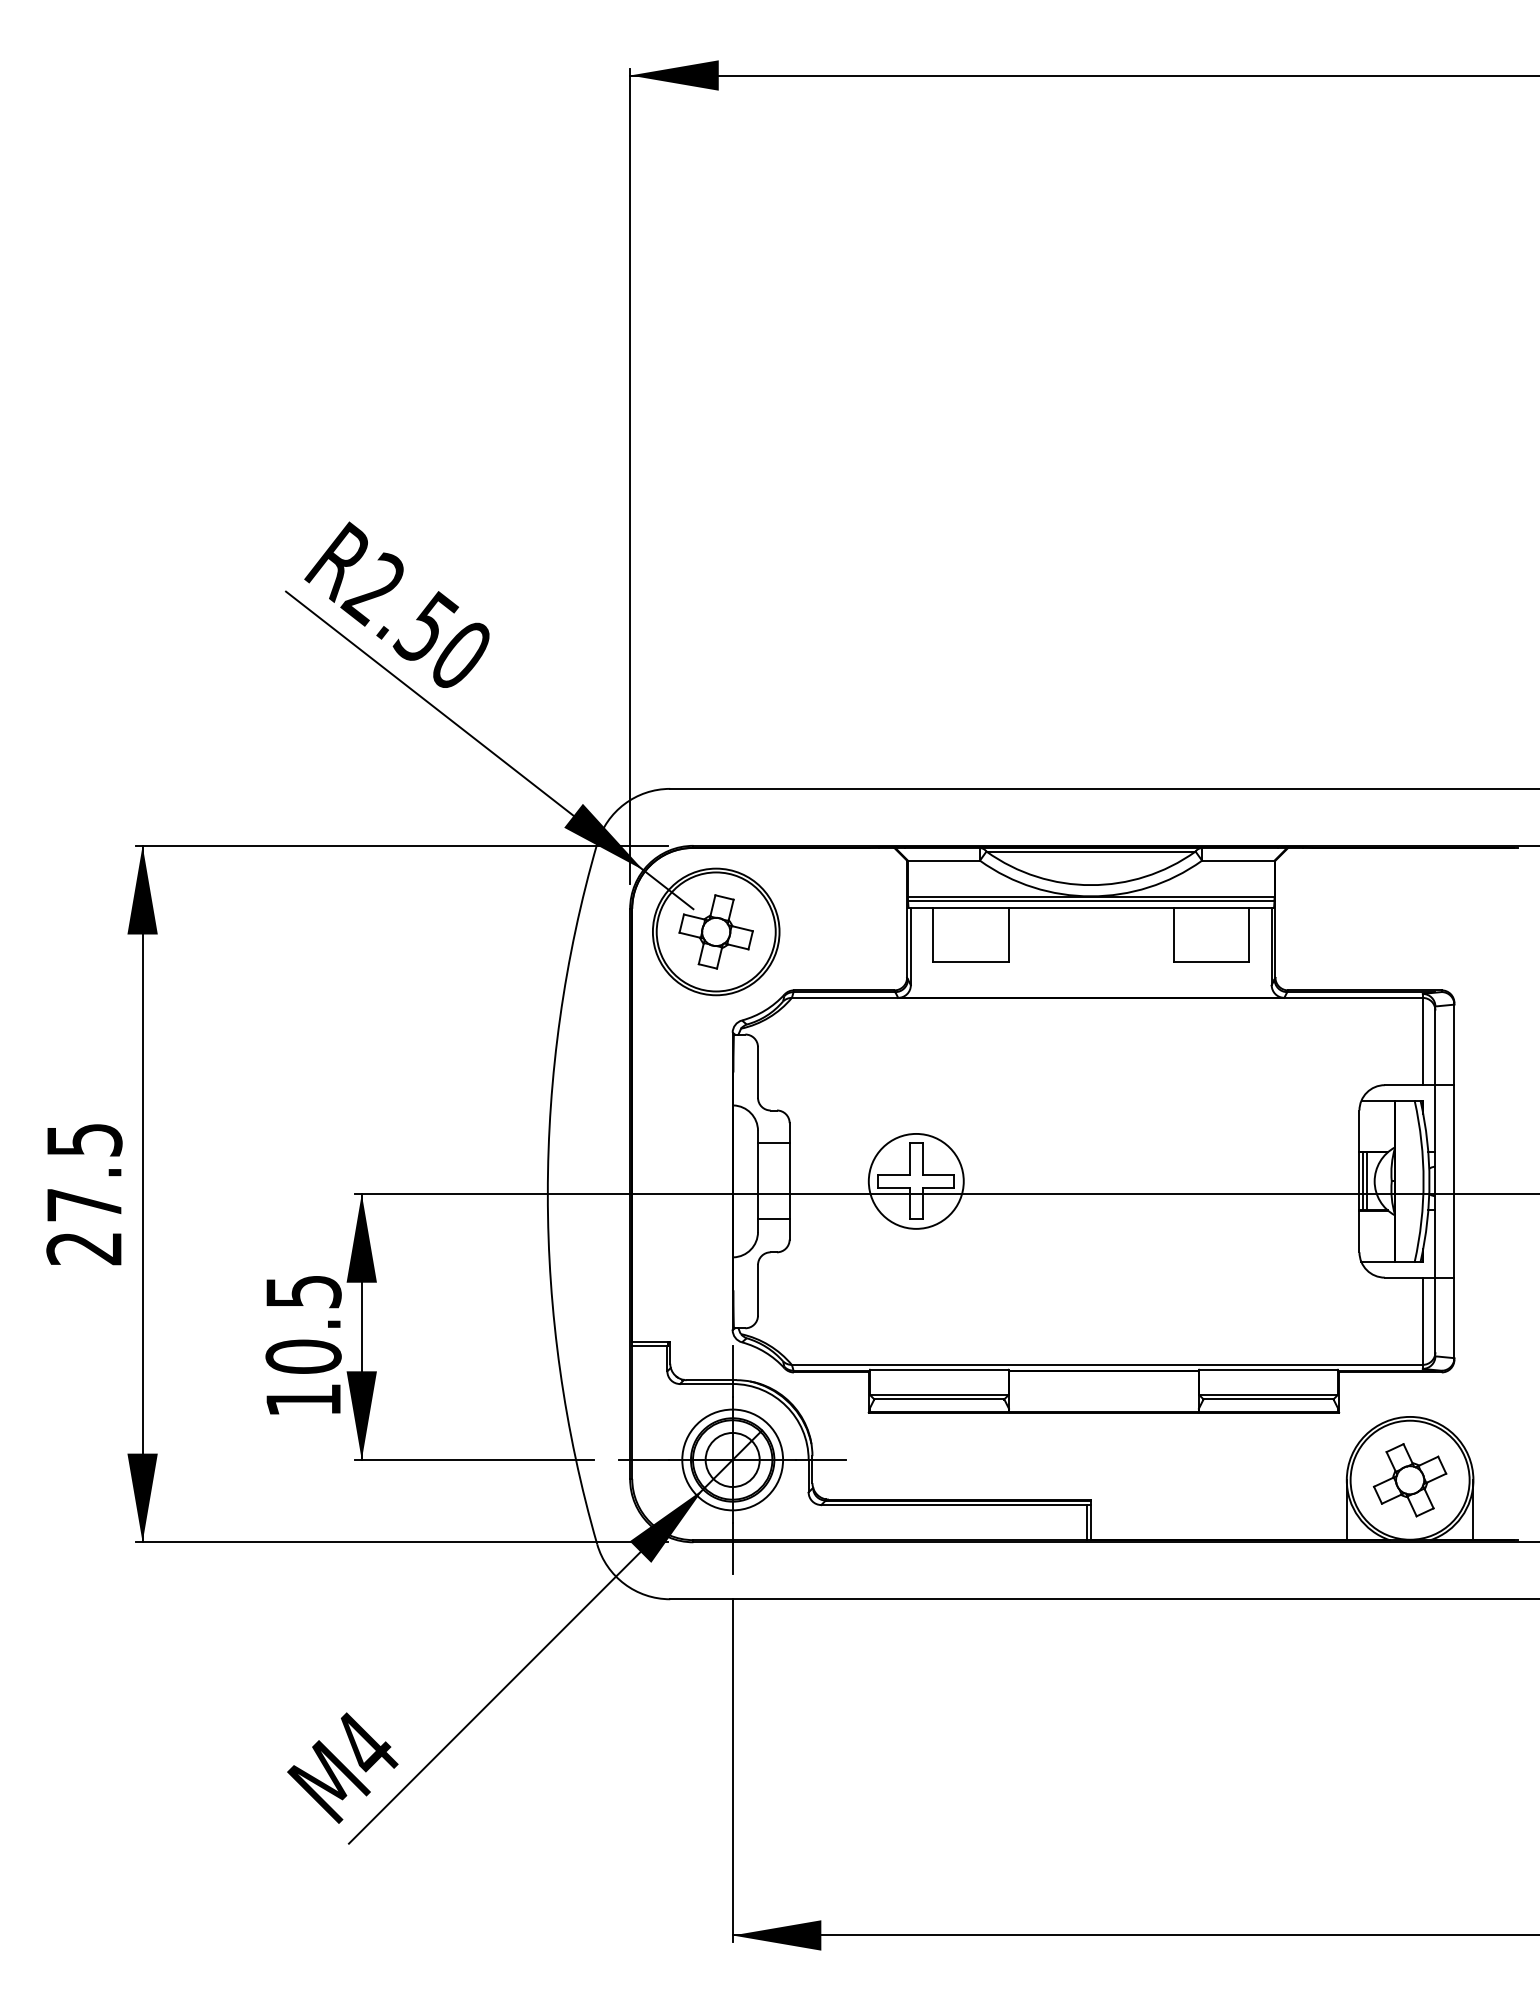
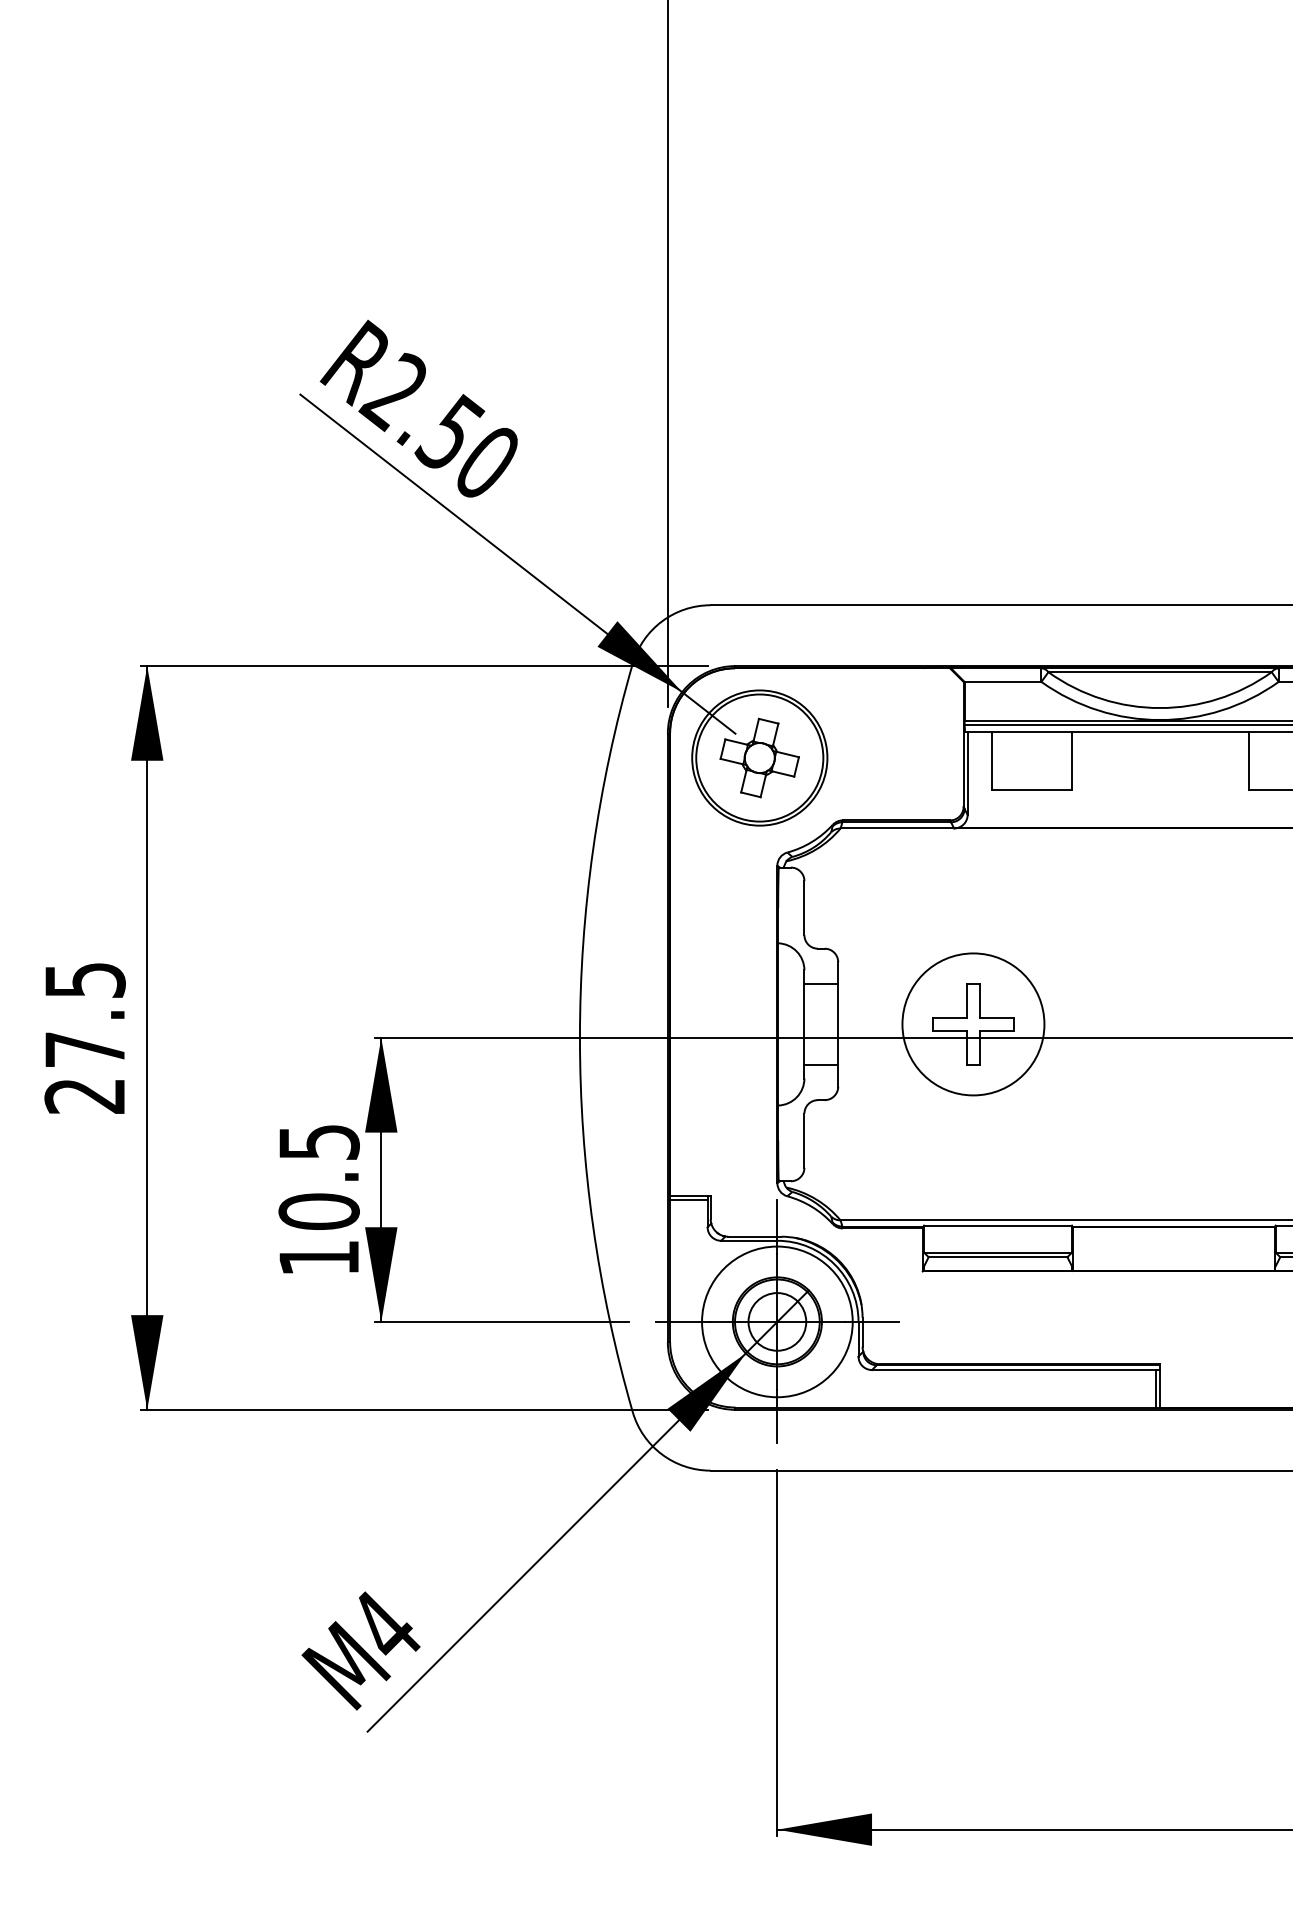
circle: (915, 1180) -> (972, 1023), size x1.4
circle: (732, 1459) -> (777, 1321), size x1.4

